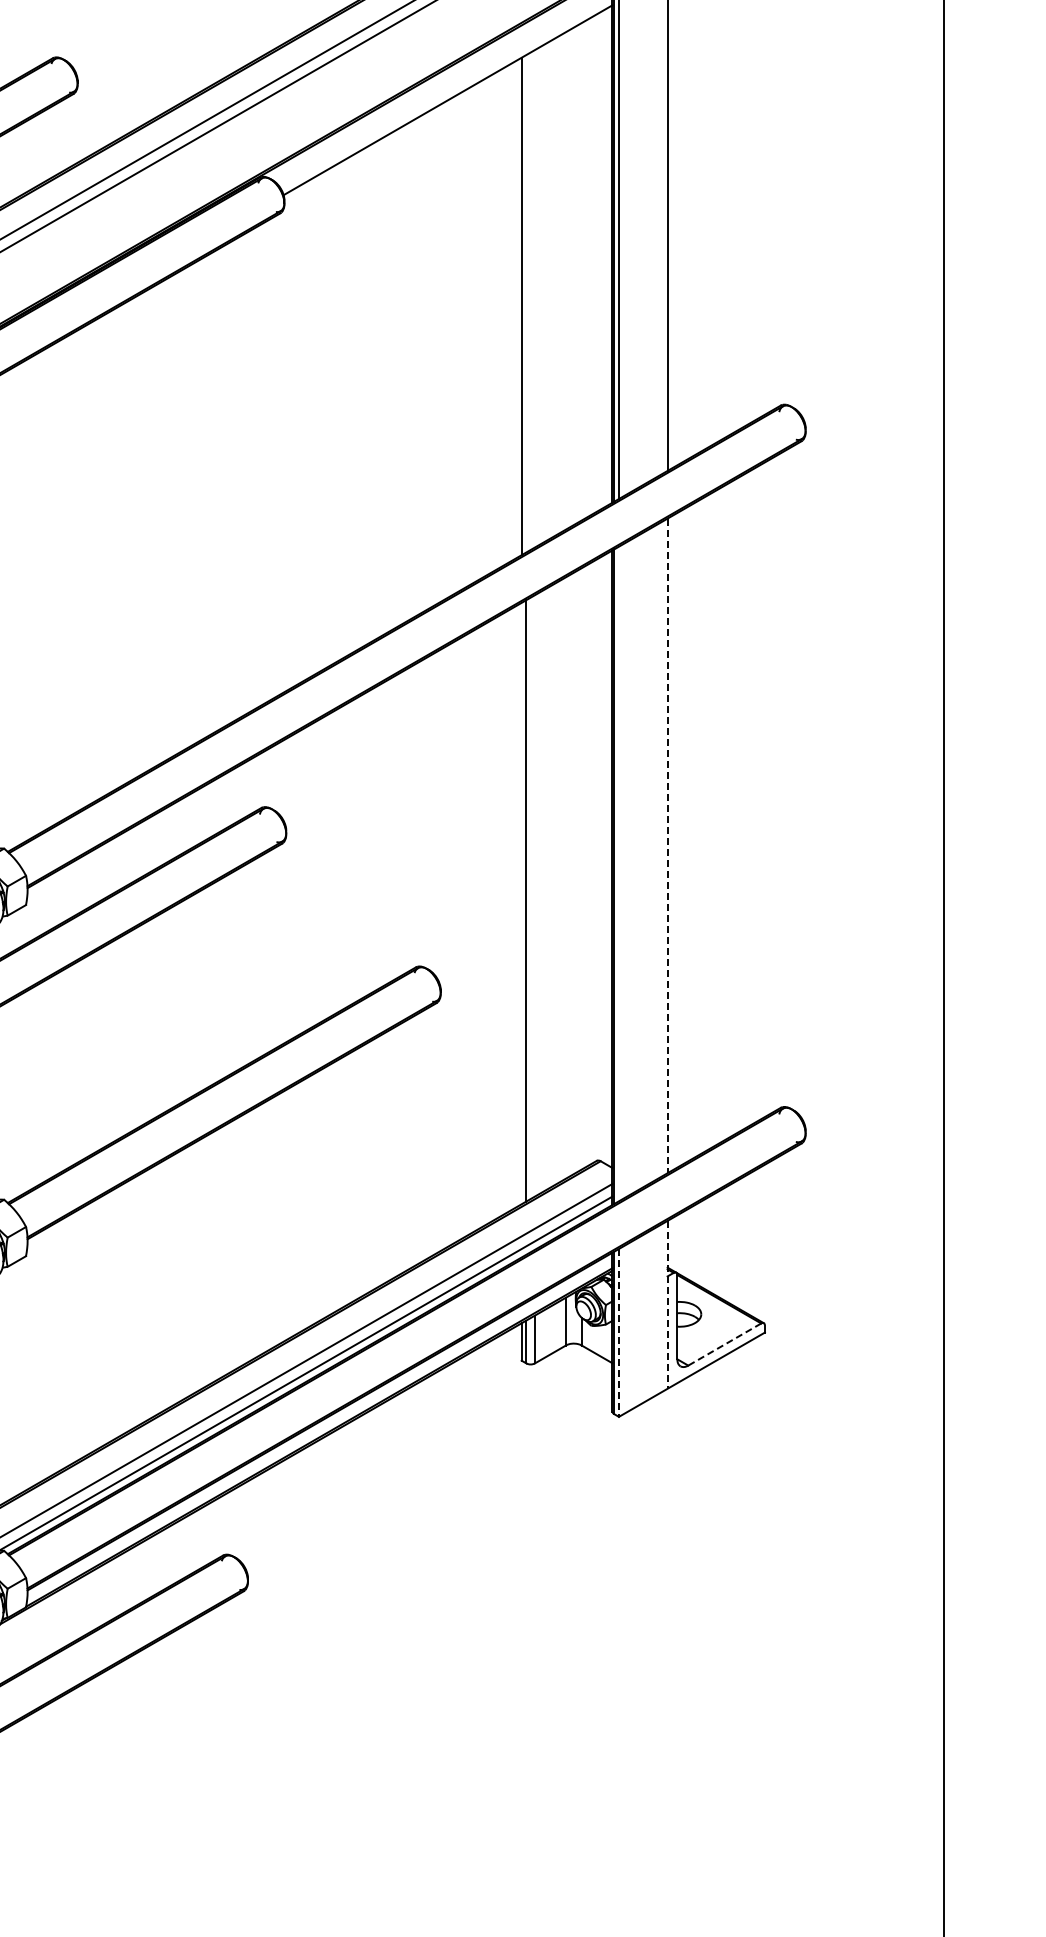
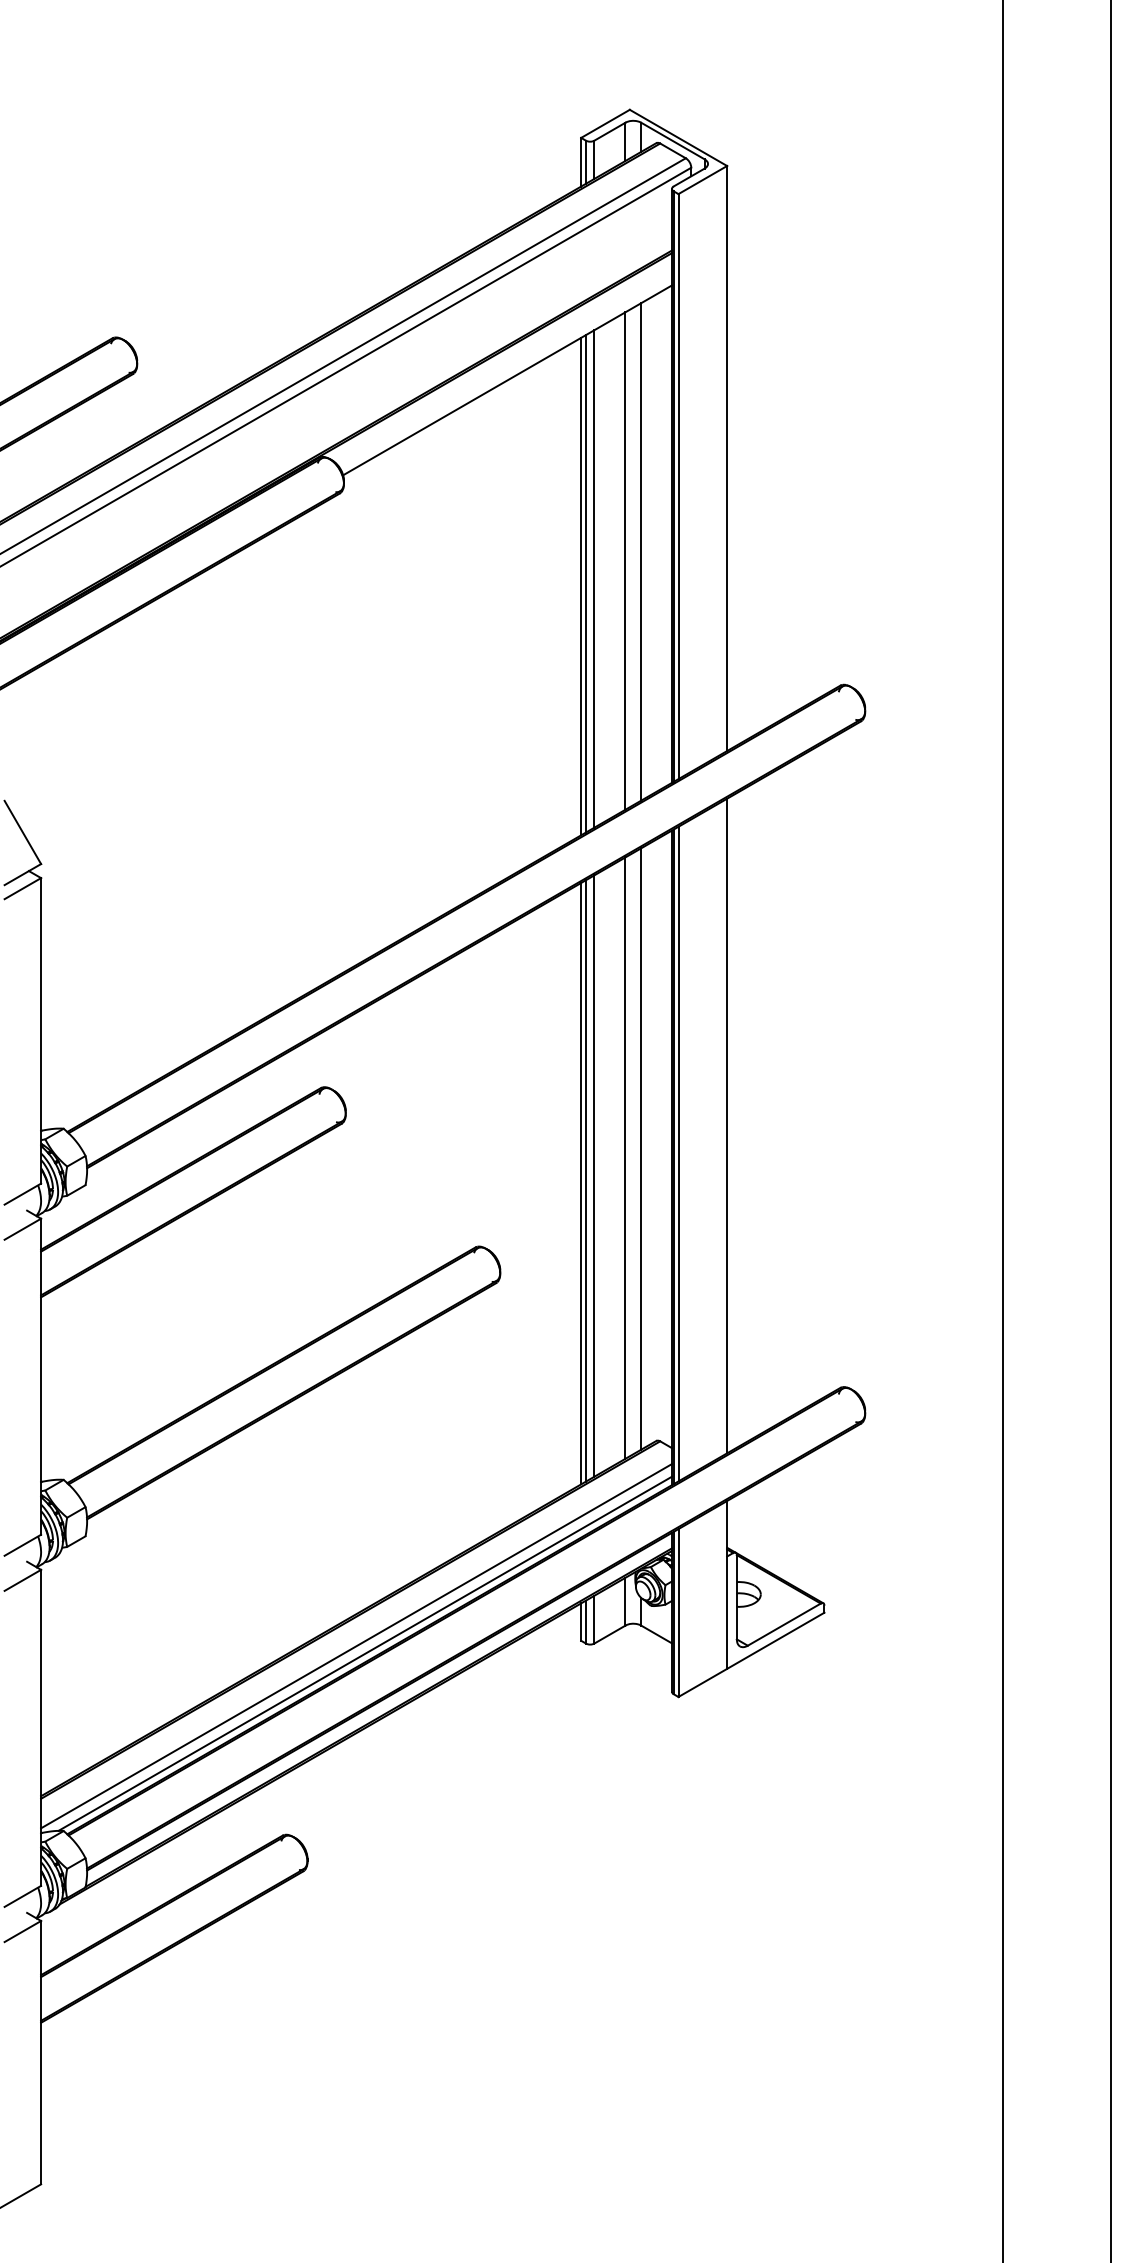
line: (581, 271) -> (641, 551), added
line: (565, 280) -> (625, 560), added
line: (534, 298) -> (594, 578), added
line: (525, 303) -> (585, 583), added
line: (667, 846) -> (727, 1126), dashed -> solid
line: (581, 868) -> (641, 1148), added
line: (618, 873) -> (678, 1153), added
line: (565, 877) -> (625, 1157), added
line: (534, 895) -> (594, 1175), added
line: (521, 903) -> (581, 1183), added
line: (667, 1304) -> (727, 1584), dashed -> solid
line: (618, 1333) -> (678, 1613), dashed -> solid
line: (723, 1344) -> (783, 1624), dashed -> solid

